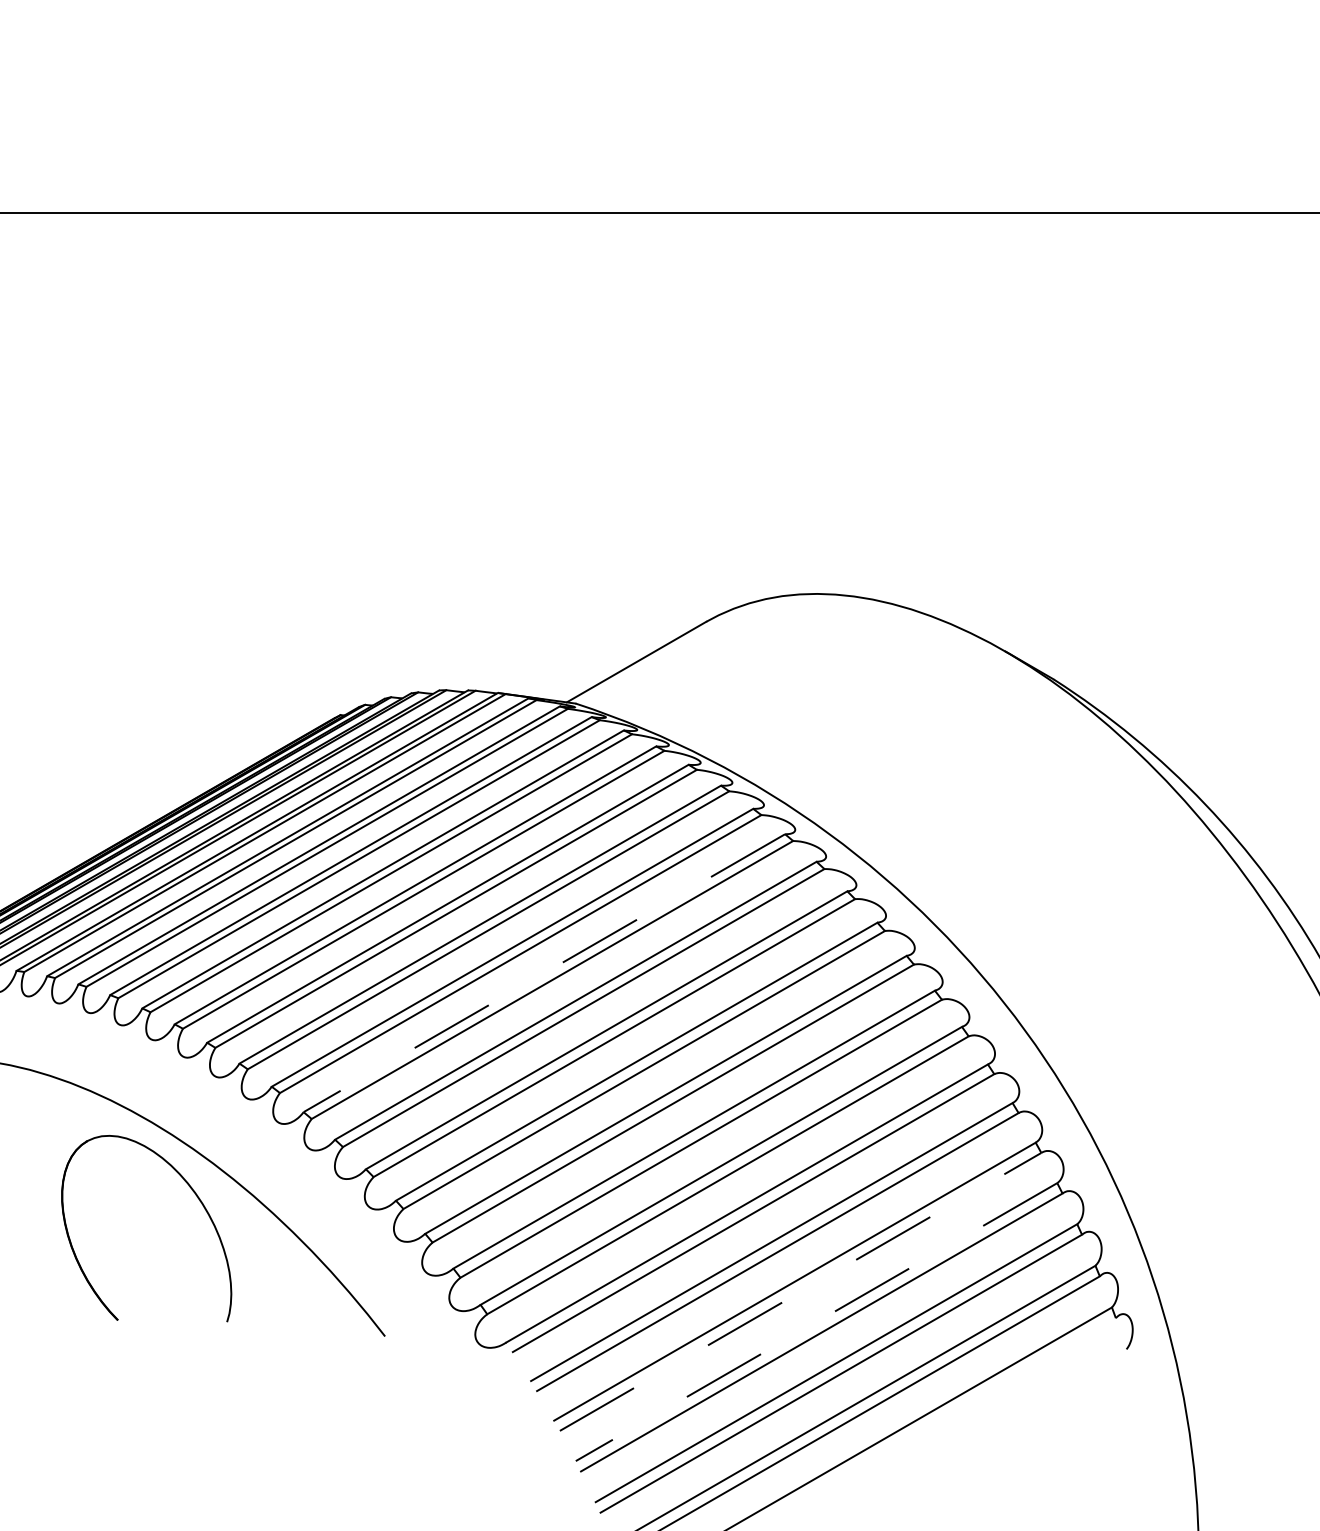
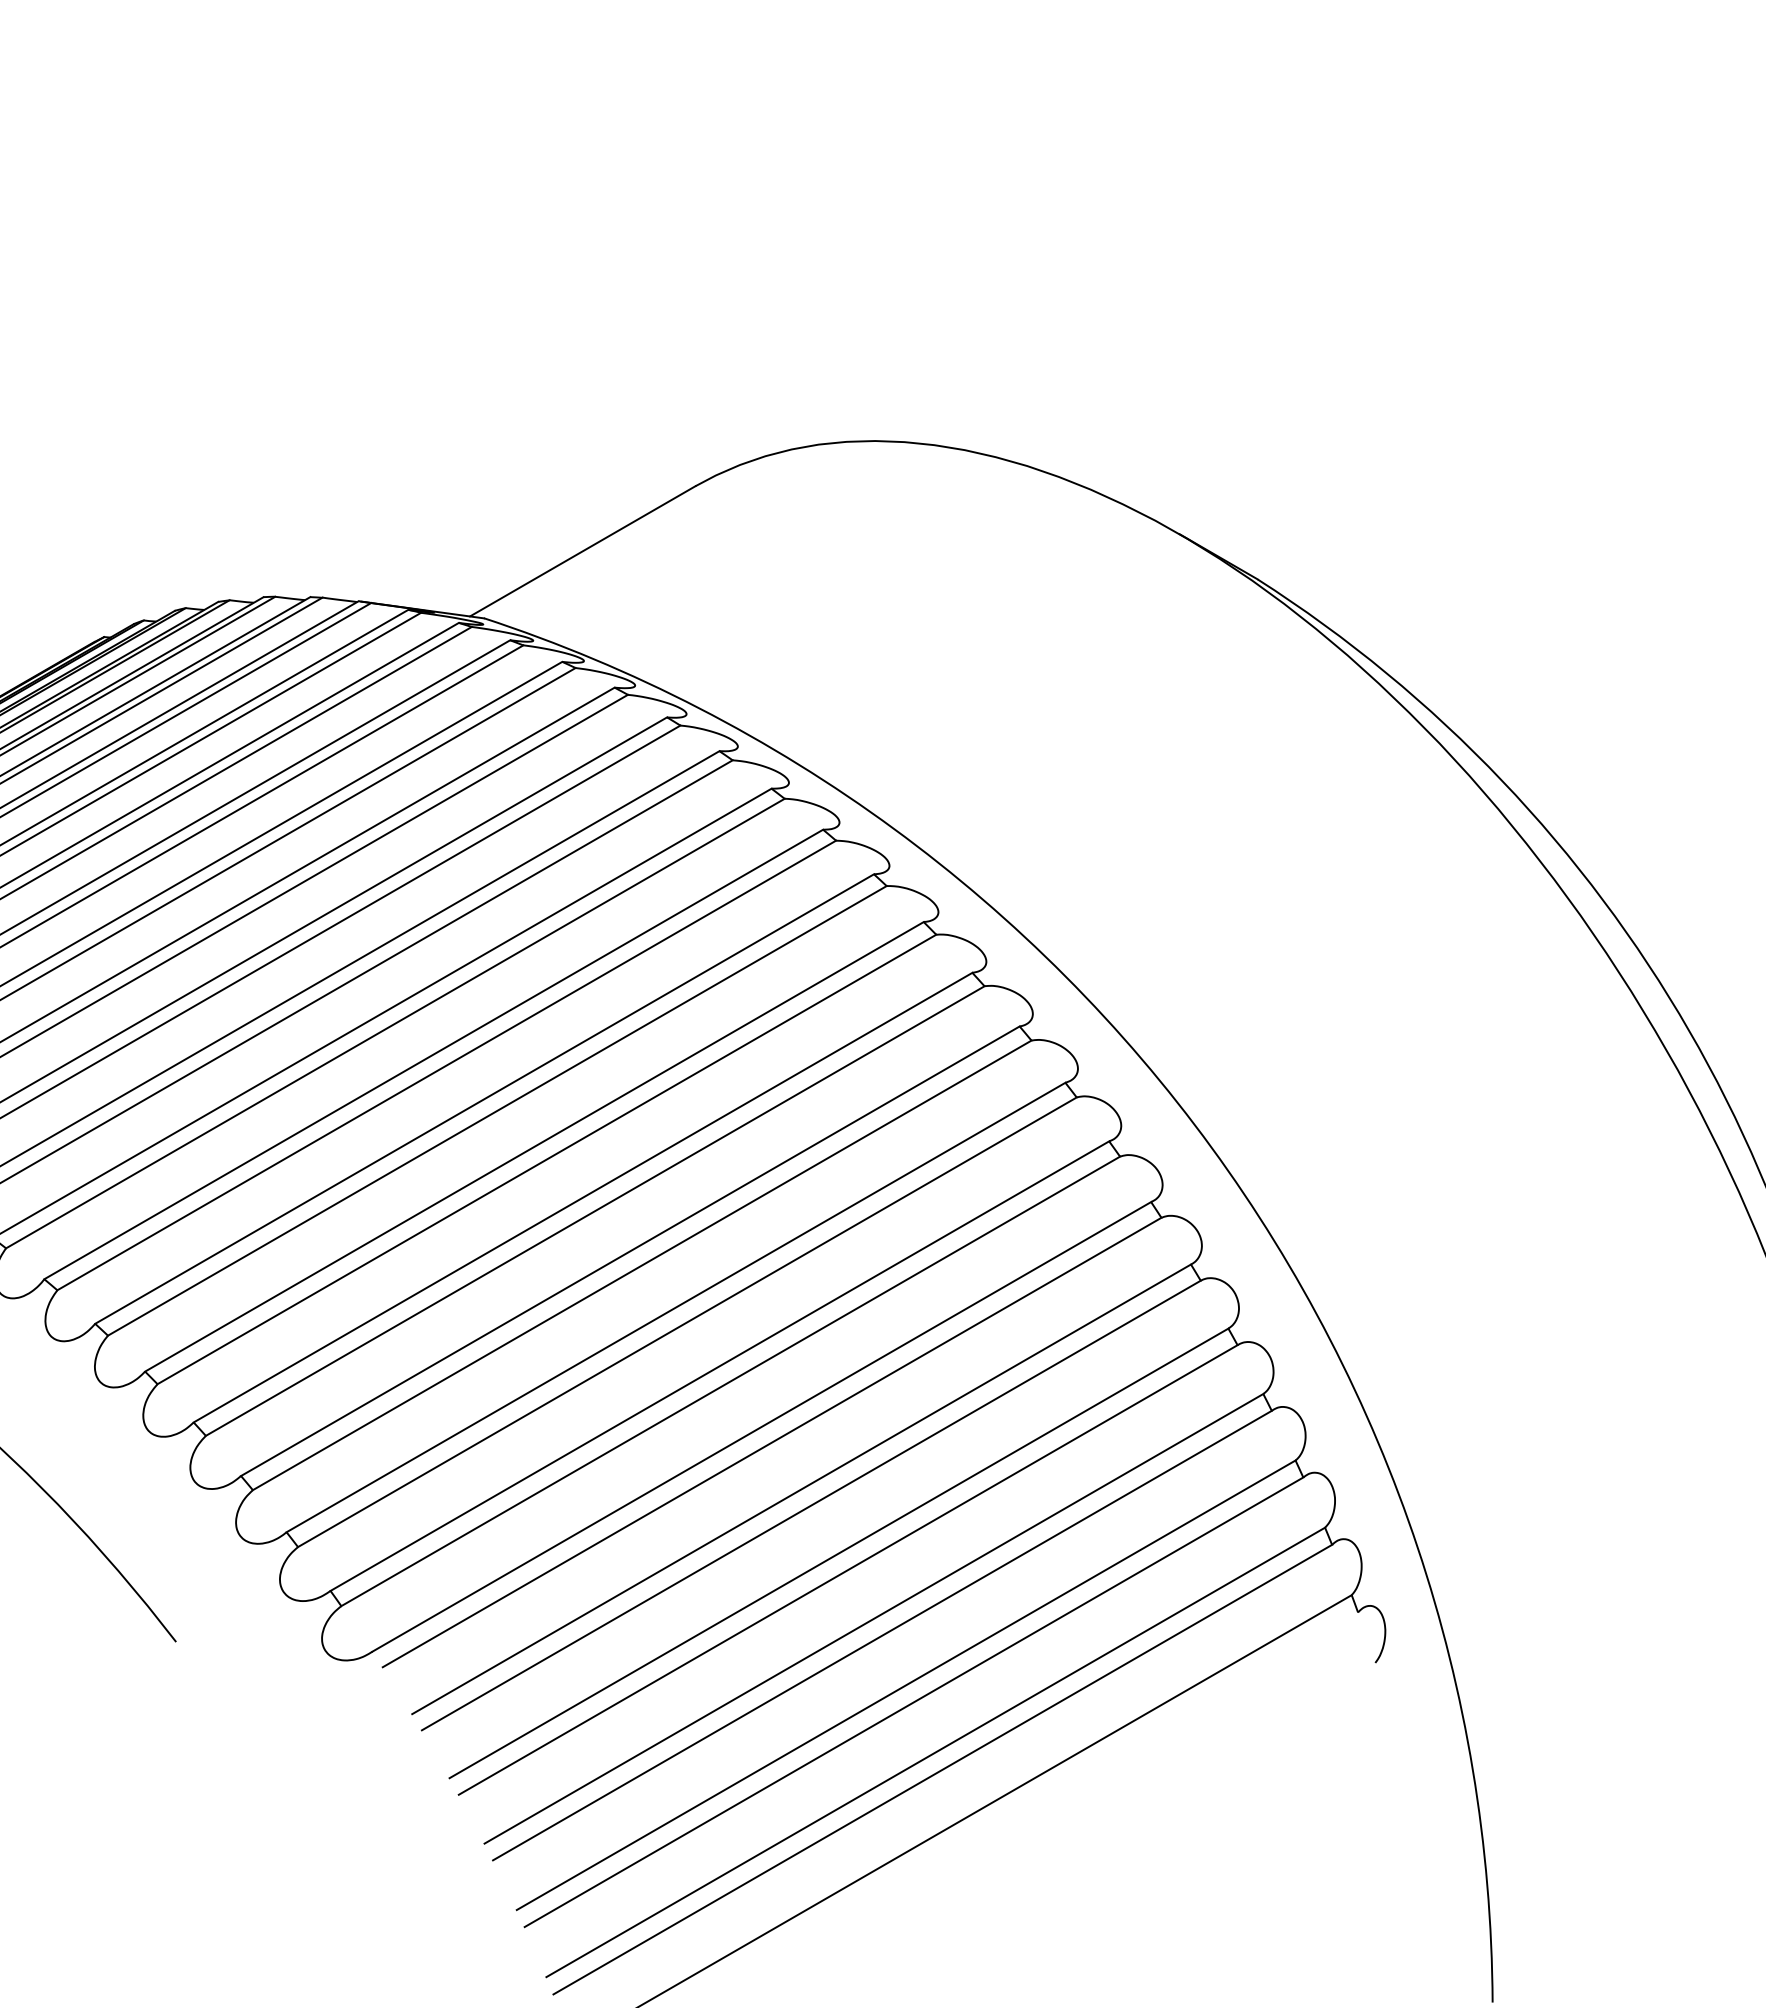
line: (544, 973) -> (433, 1054), dashed -> solid
line: (800, 1291) -> (847, 1569), dashed -> solid
line: (816, 1322) -> (873, 1619), dashed -> solid

